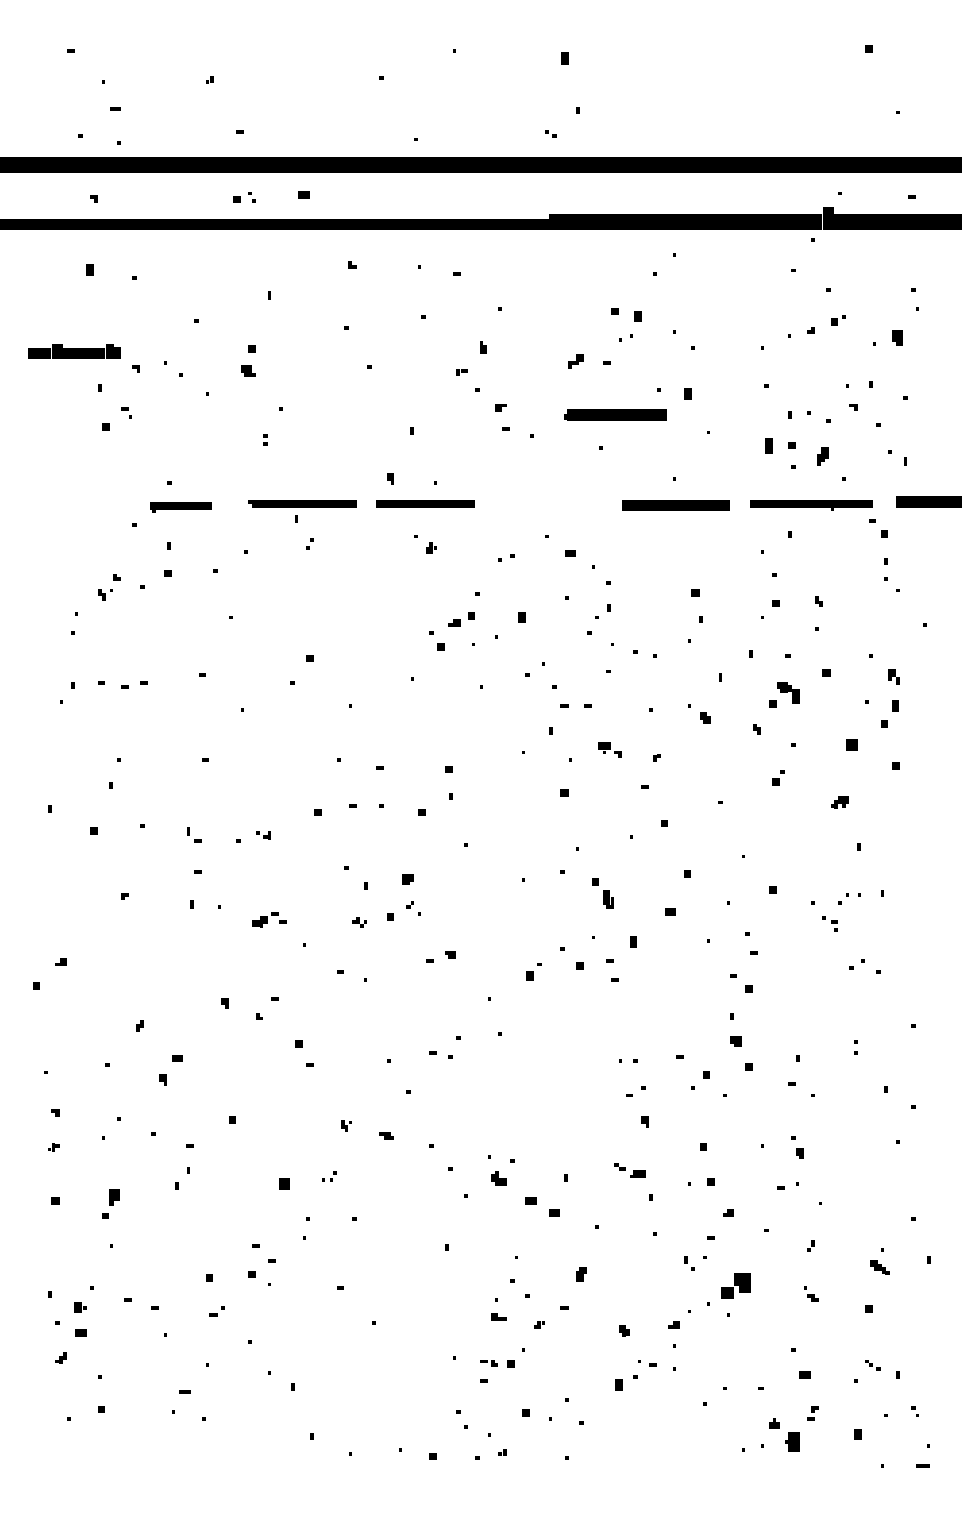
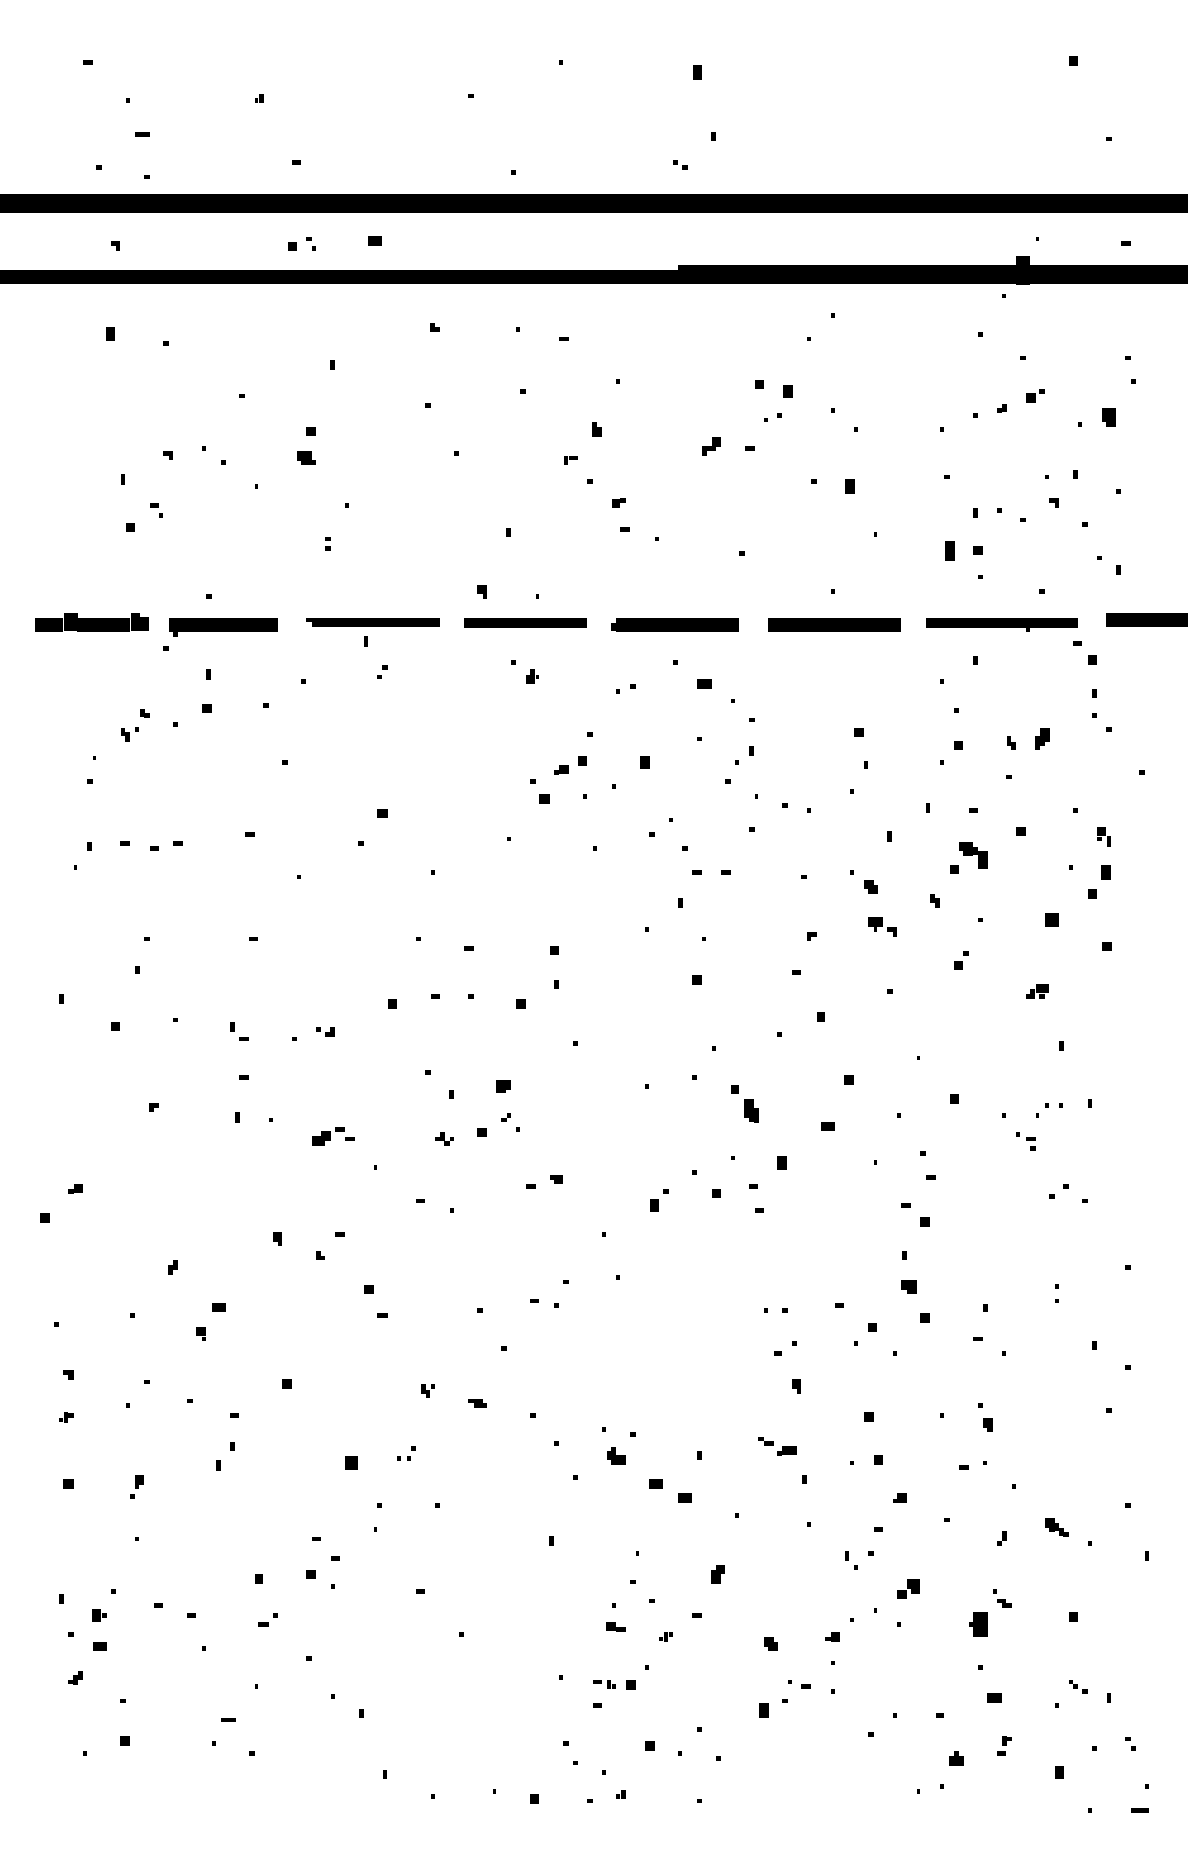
part: (74, 351) -> (91, 622), moved
part: (614, 414) -> (674, 624), moved
part: (823, 456) -> (1042, 738), moved
part: (181, 507) -> (223, 627), size x1.43
part: (610, 750) -> (882, 926), moved
part: (110, 1203) -> (136, 1486), size x0.62
part: (879, 1267) -> (1056, 1527), moved
part: (735, 1285) -> (908, 1588), size x0.62
part: (792, 1441) -> (978, 1624), moved

